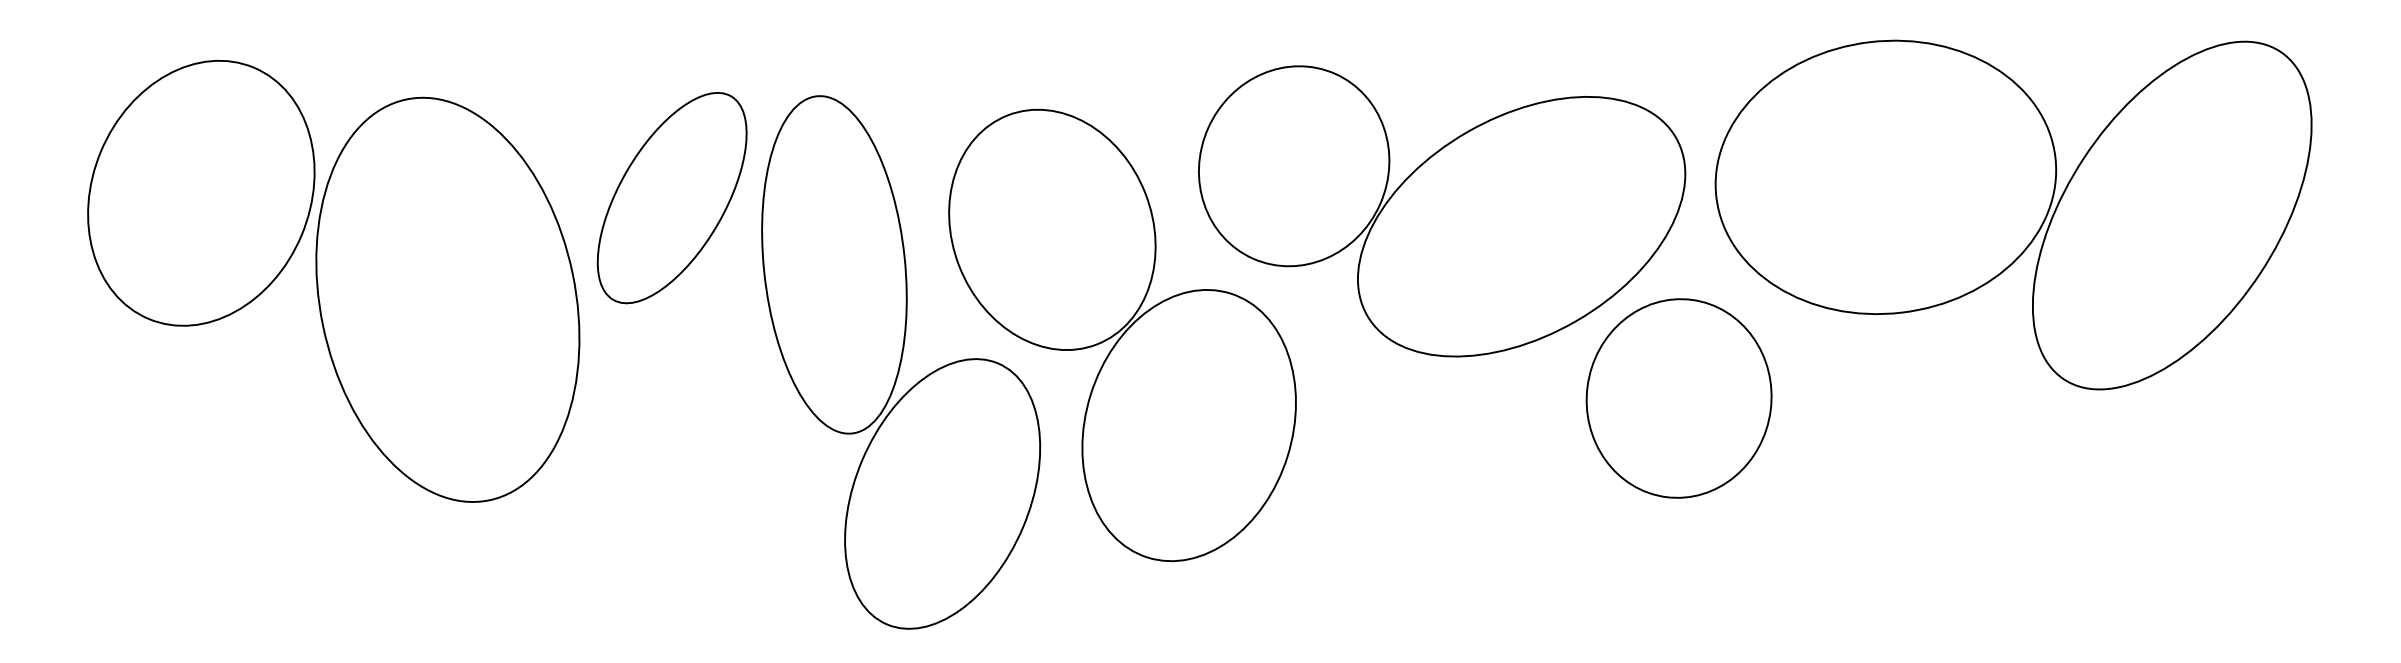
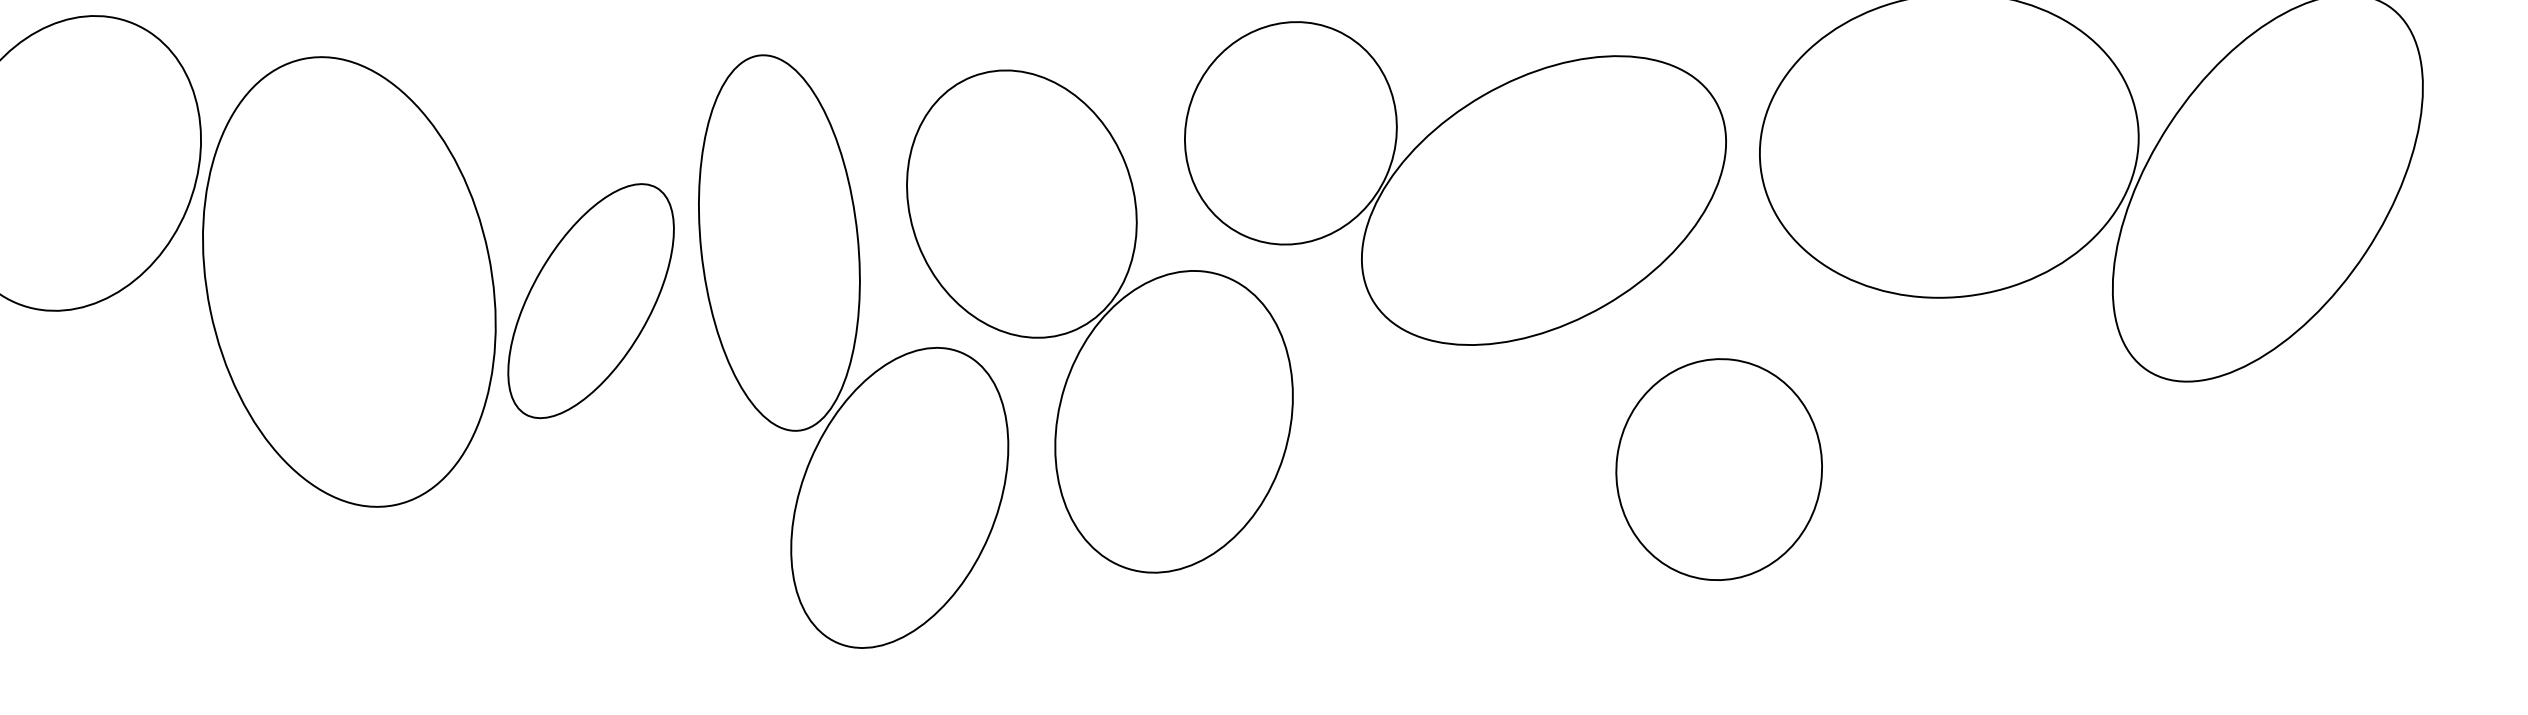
part: (671, 198) -> (590, 301), moved
part: (1678, 398) -> (1718, 469), moved

